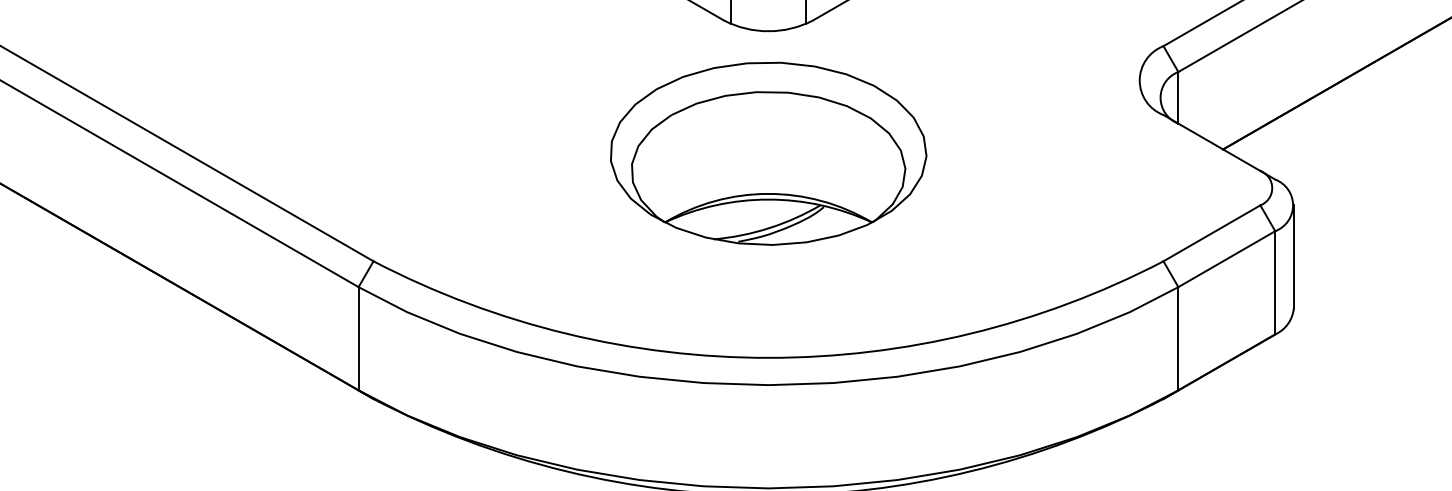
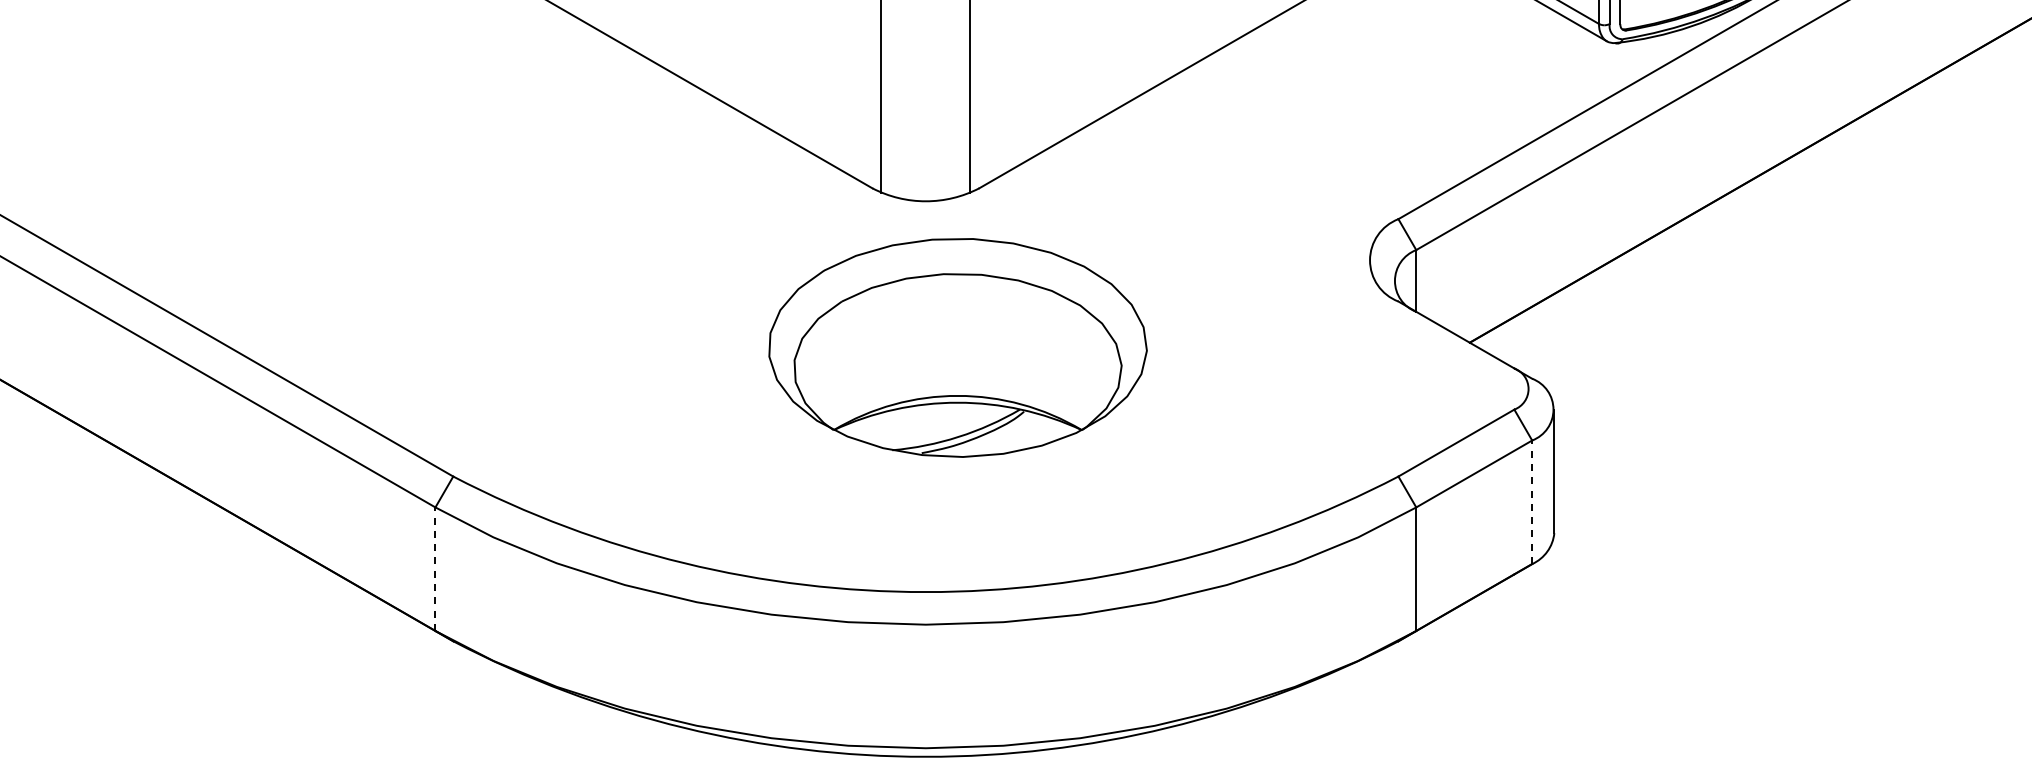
part: (768, 153) -> (957, 347), moved
line: (1275, 283) -> (1532, 502), solid -> dashed
line: (358, 339) -> (435, 569), solid -> dashed

